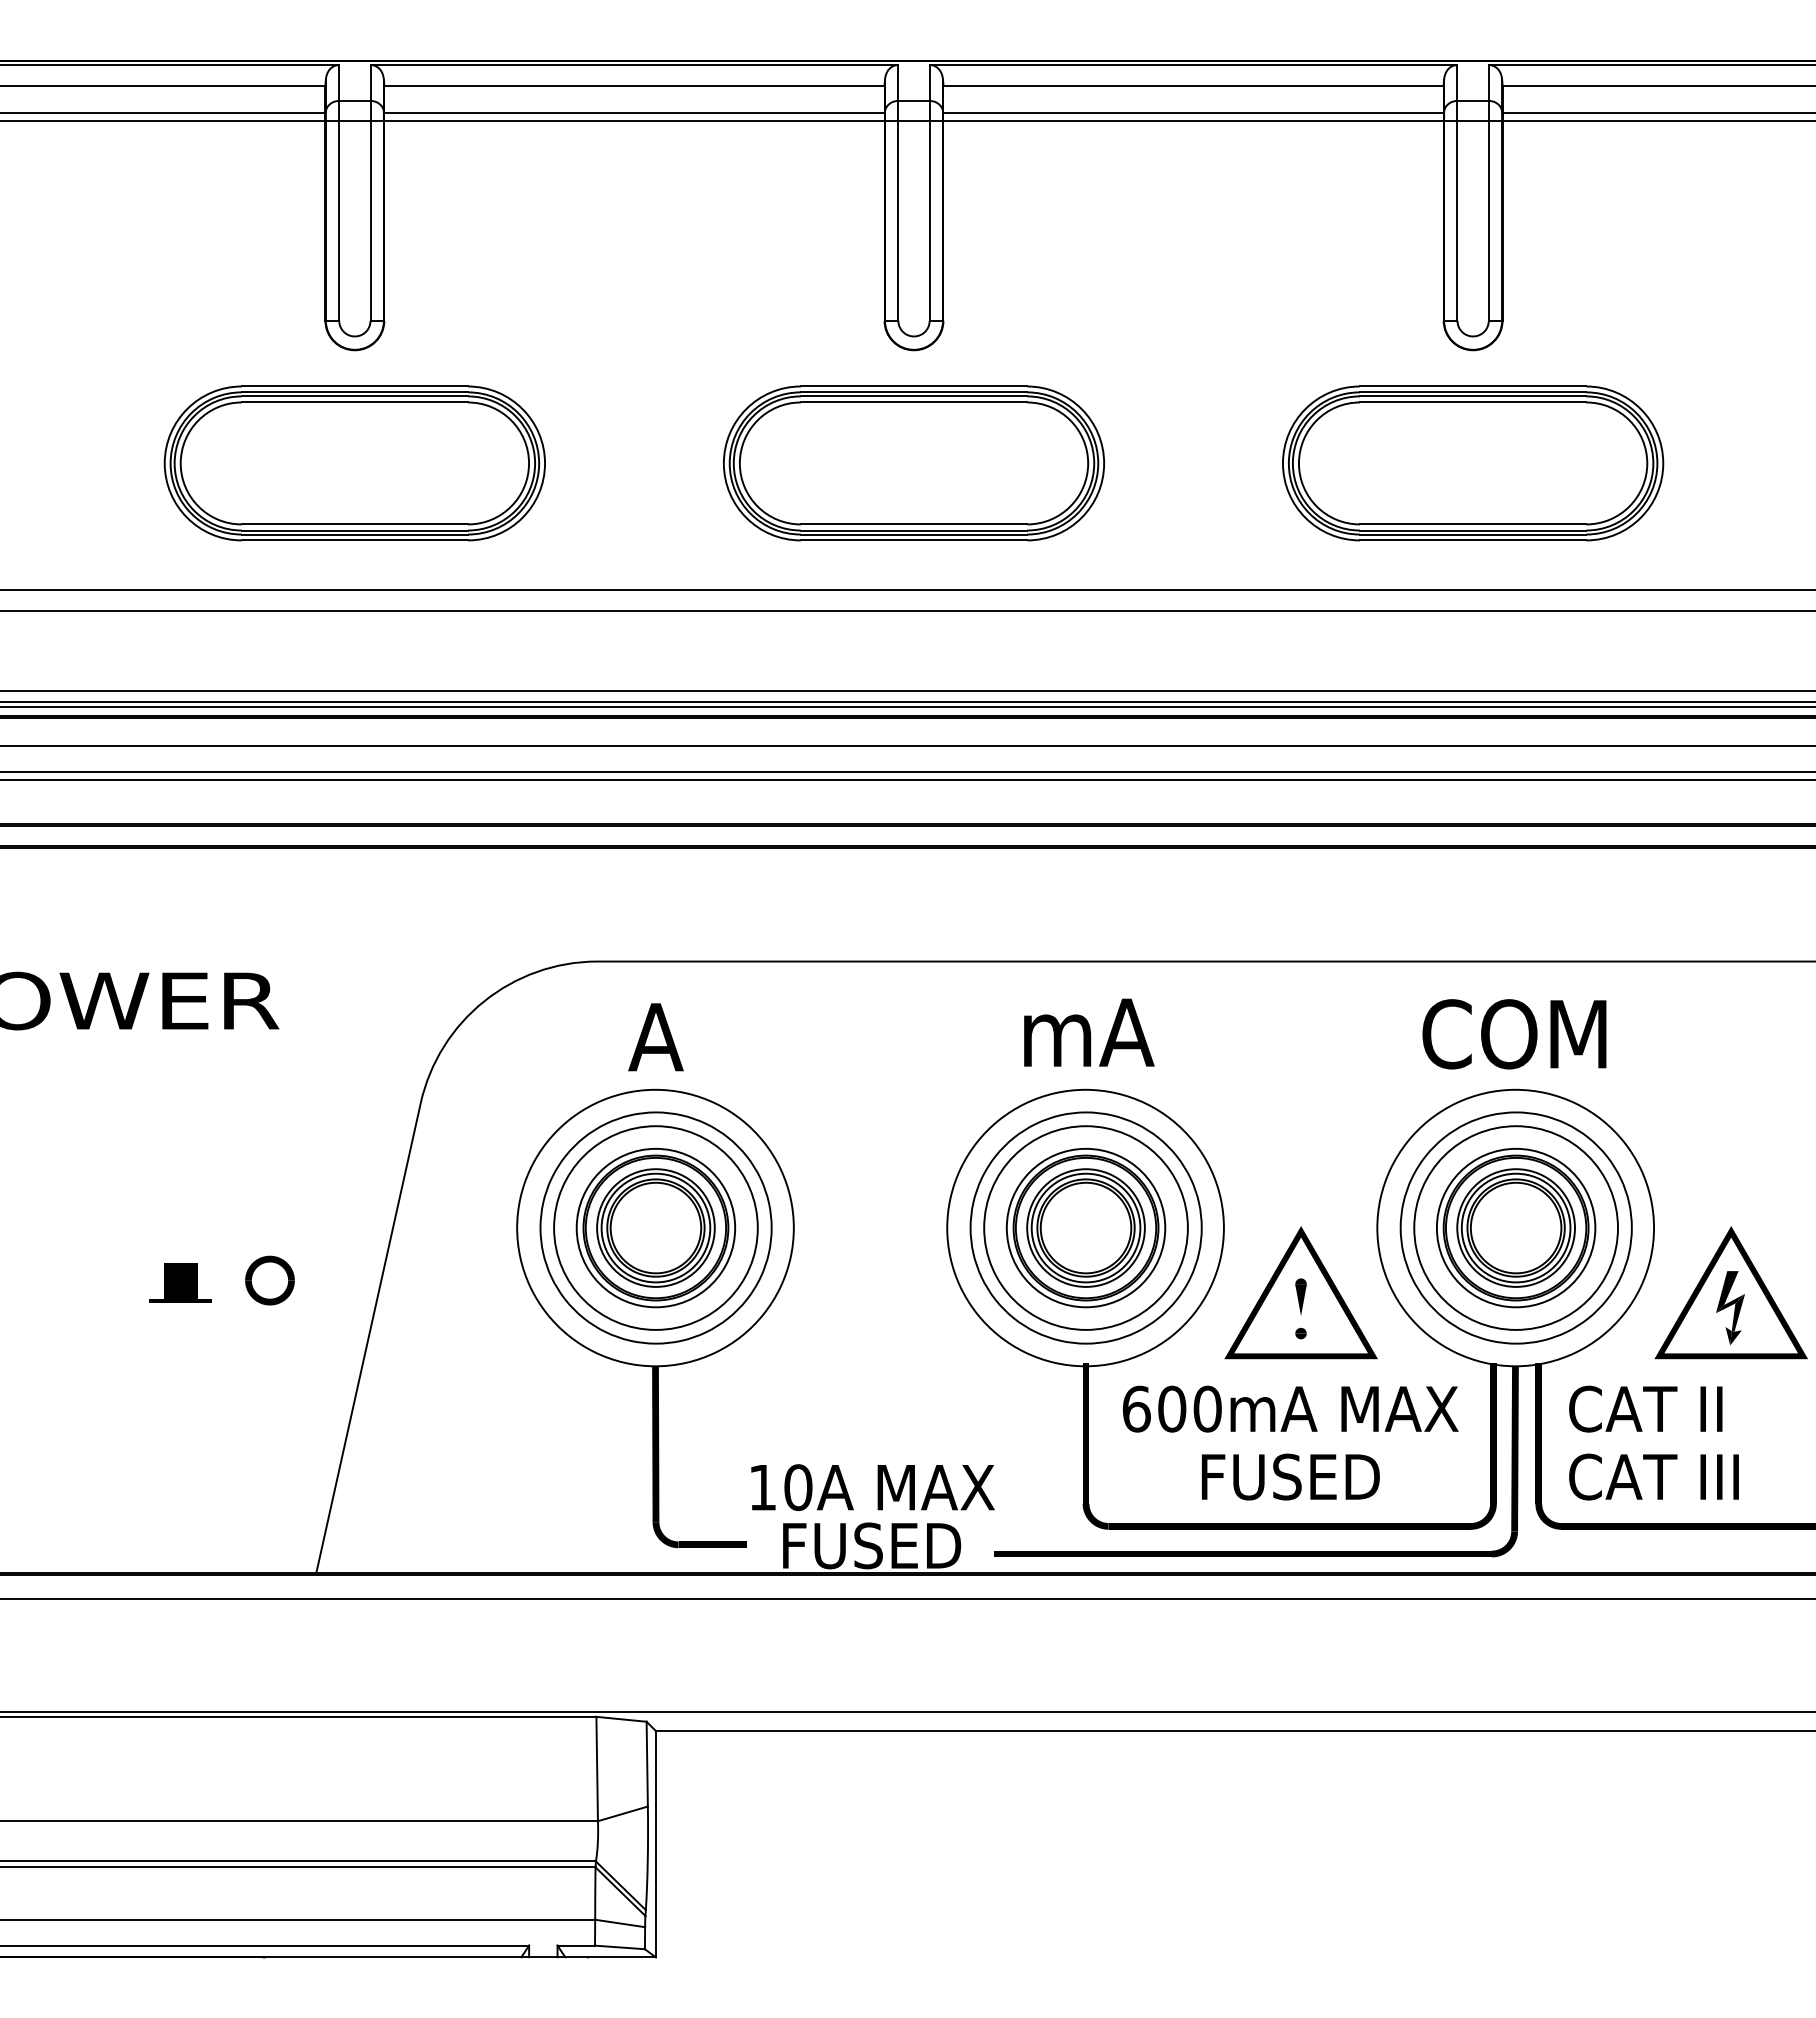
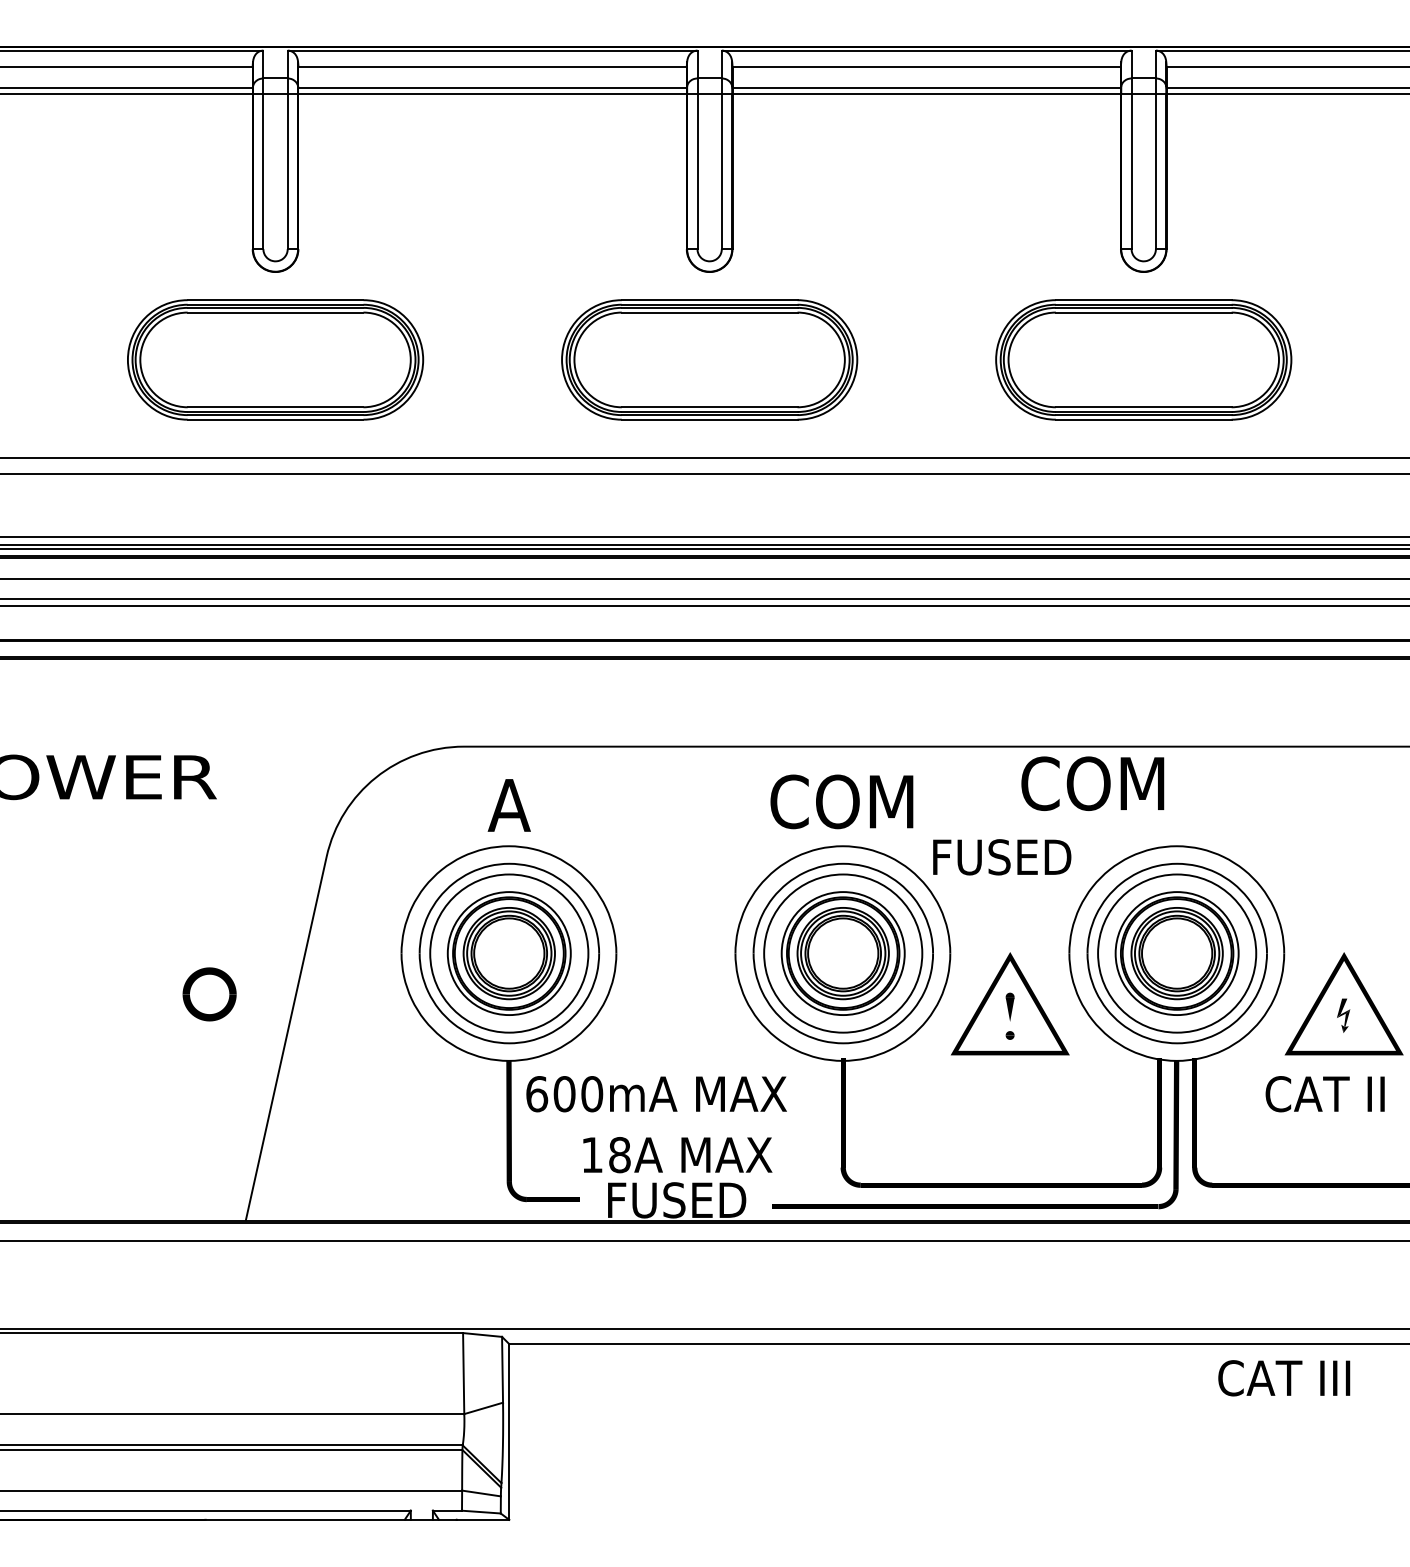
text: (1084, 1032) -> (842, 801), mA -> COM
text: (1514, 1034) -> (1092, 783), moved
part: (269, 1280) -> (209, 994), size x1.4
part: (180, 1282) -> (140, 995), removed
part: (1730, 1308) -> (1343, 1016), size x0.6
text: (1290, 1408) -> (656, 1093), moved
text: (1645, 1408) -> (1324, 1093), moved
text: (1290, 1476) -> (1001, 856), moved
text: (1653, 1476) -> (1283, 1377), moved
text: (798, 1487) -> (619, 1155), 10A -> 18A

